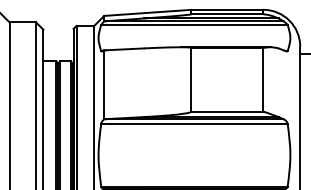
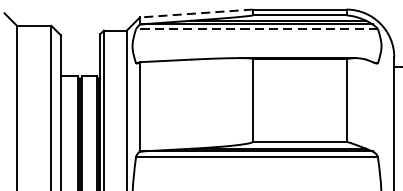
line: (147, 12) -> (196, 13), solid -> dashed
line: (193, 25) -> (255, 29), solid -> dashed

